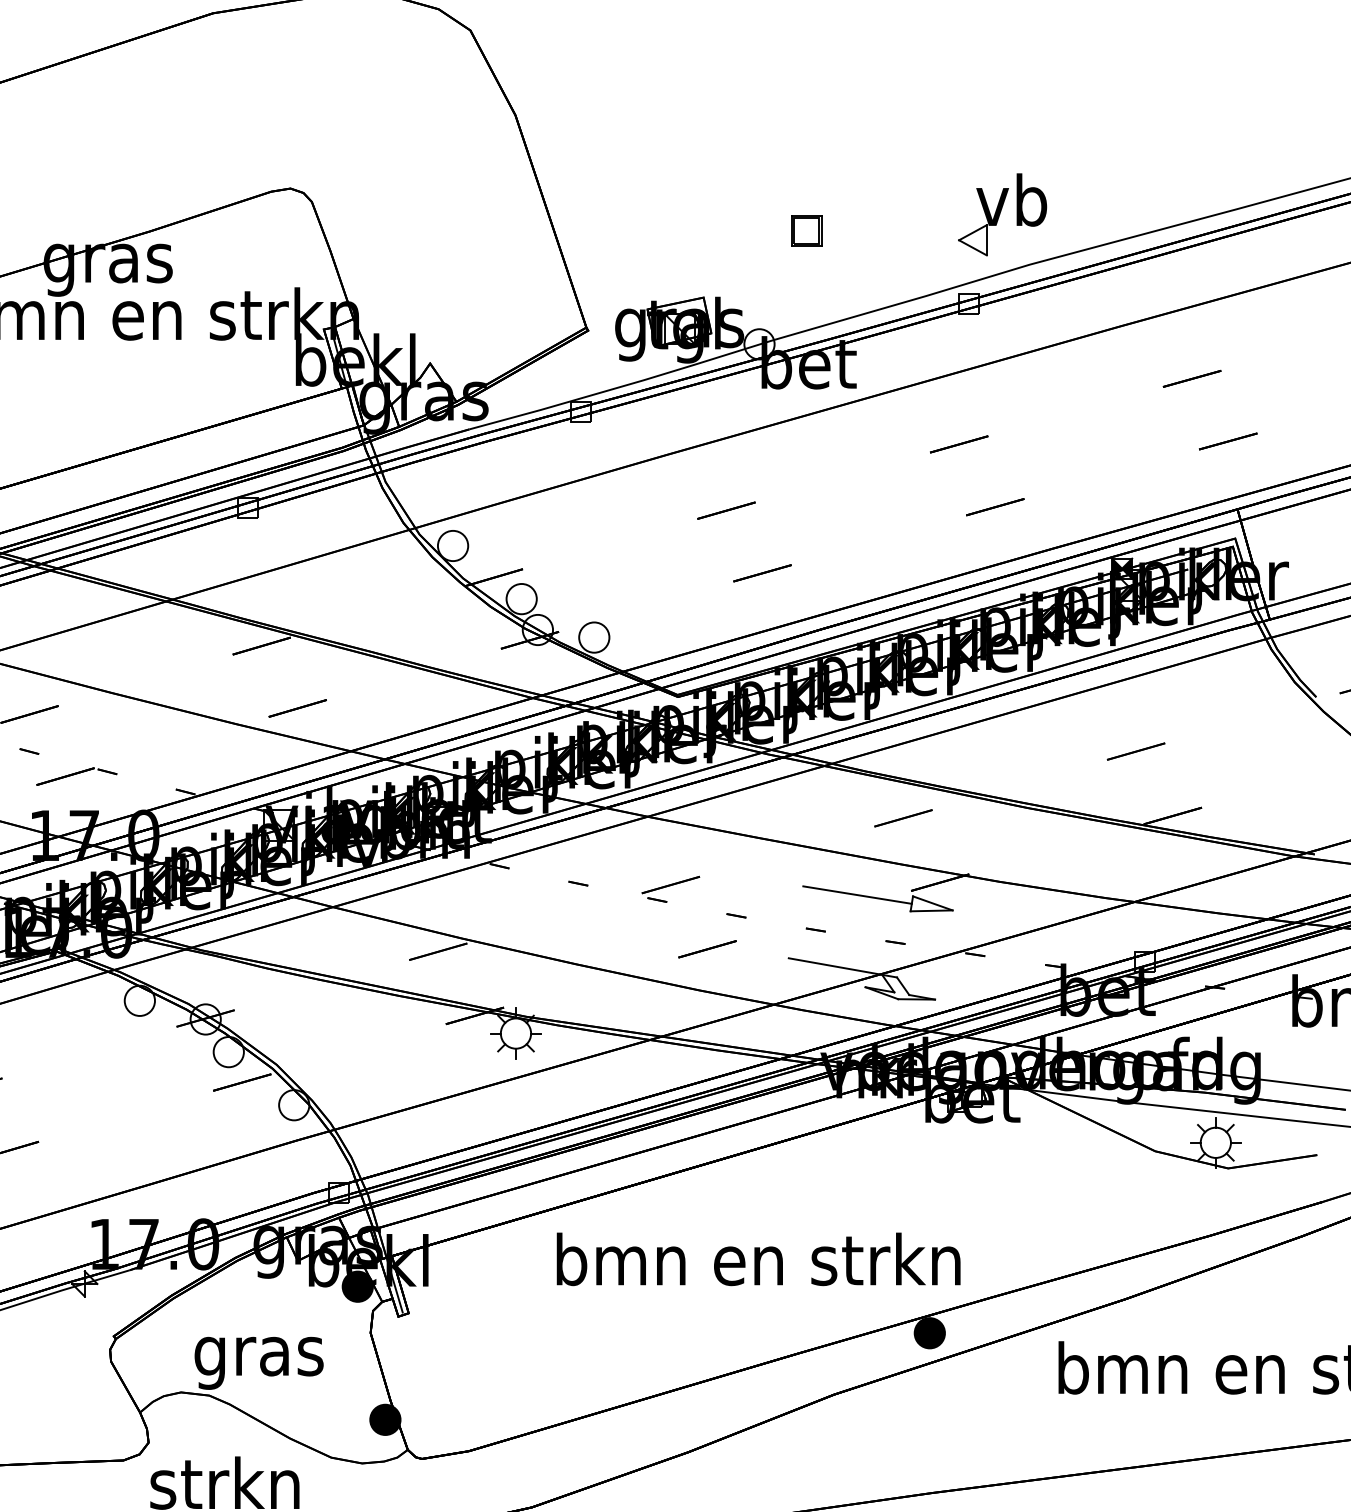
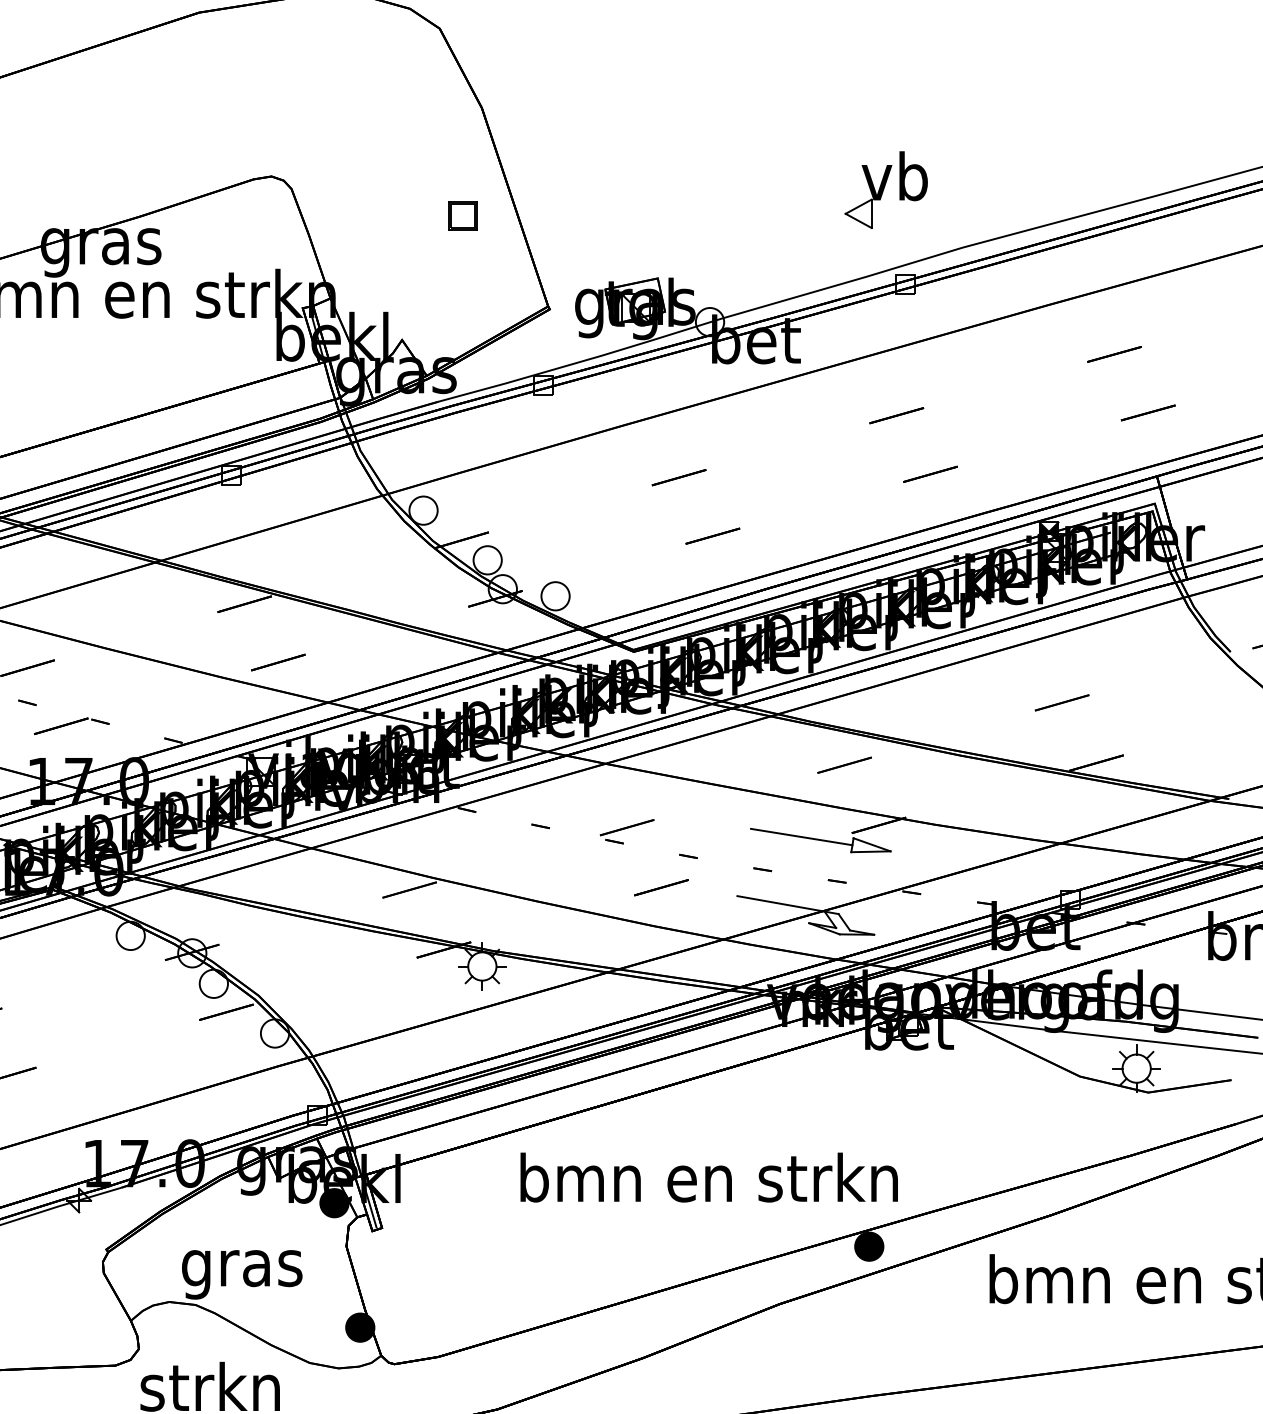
part: (1001, 214) -> (885, 189), moved
part: (805, 230) -> (462, 215), moved

